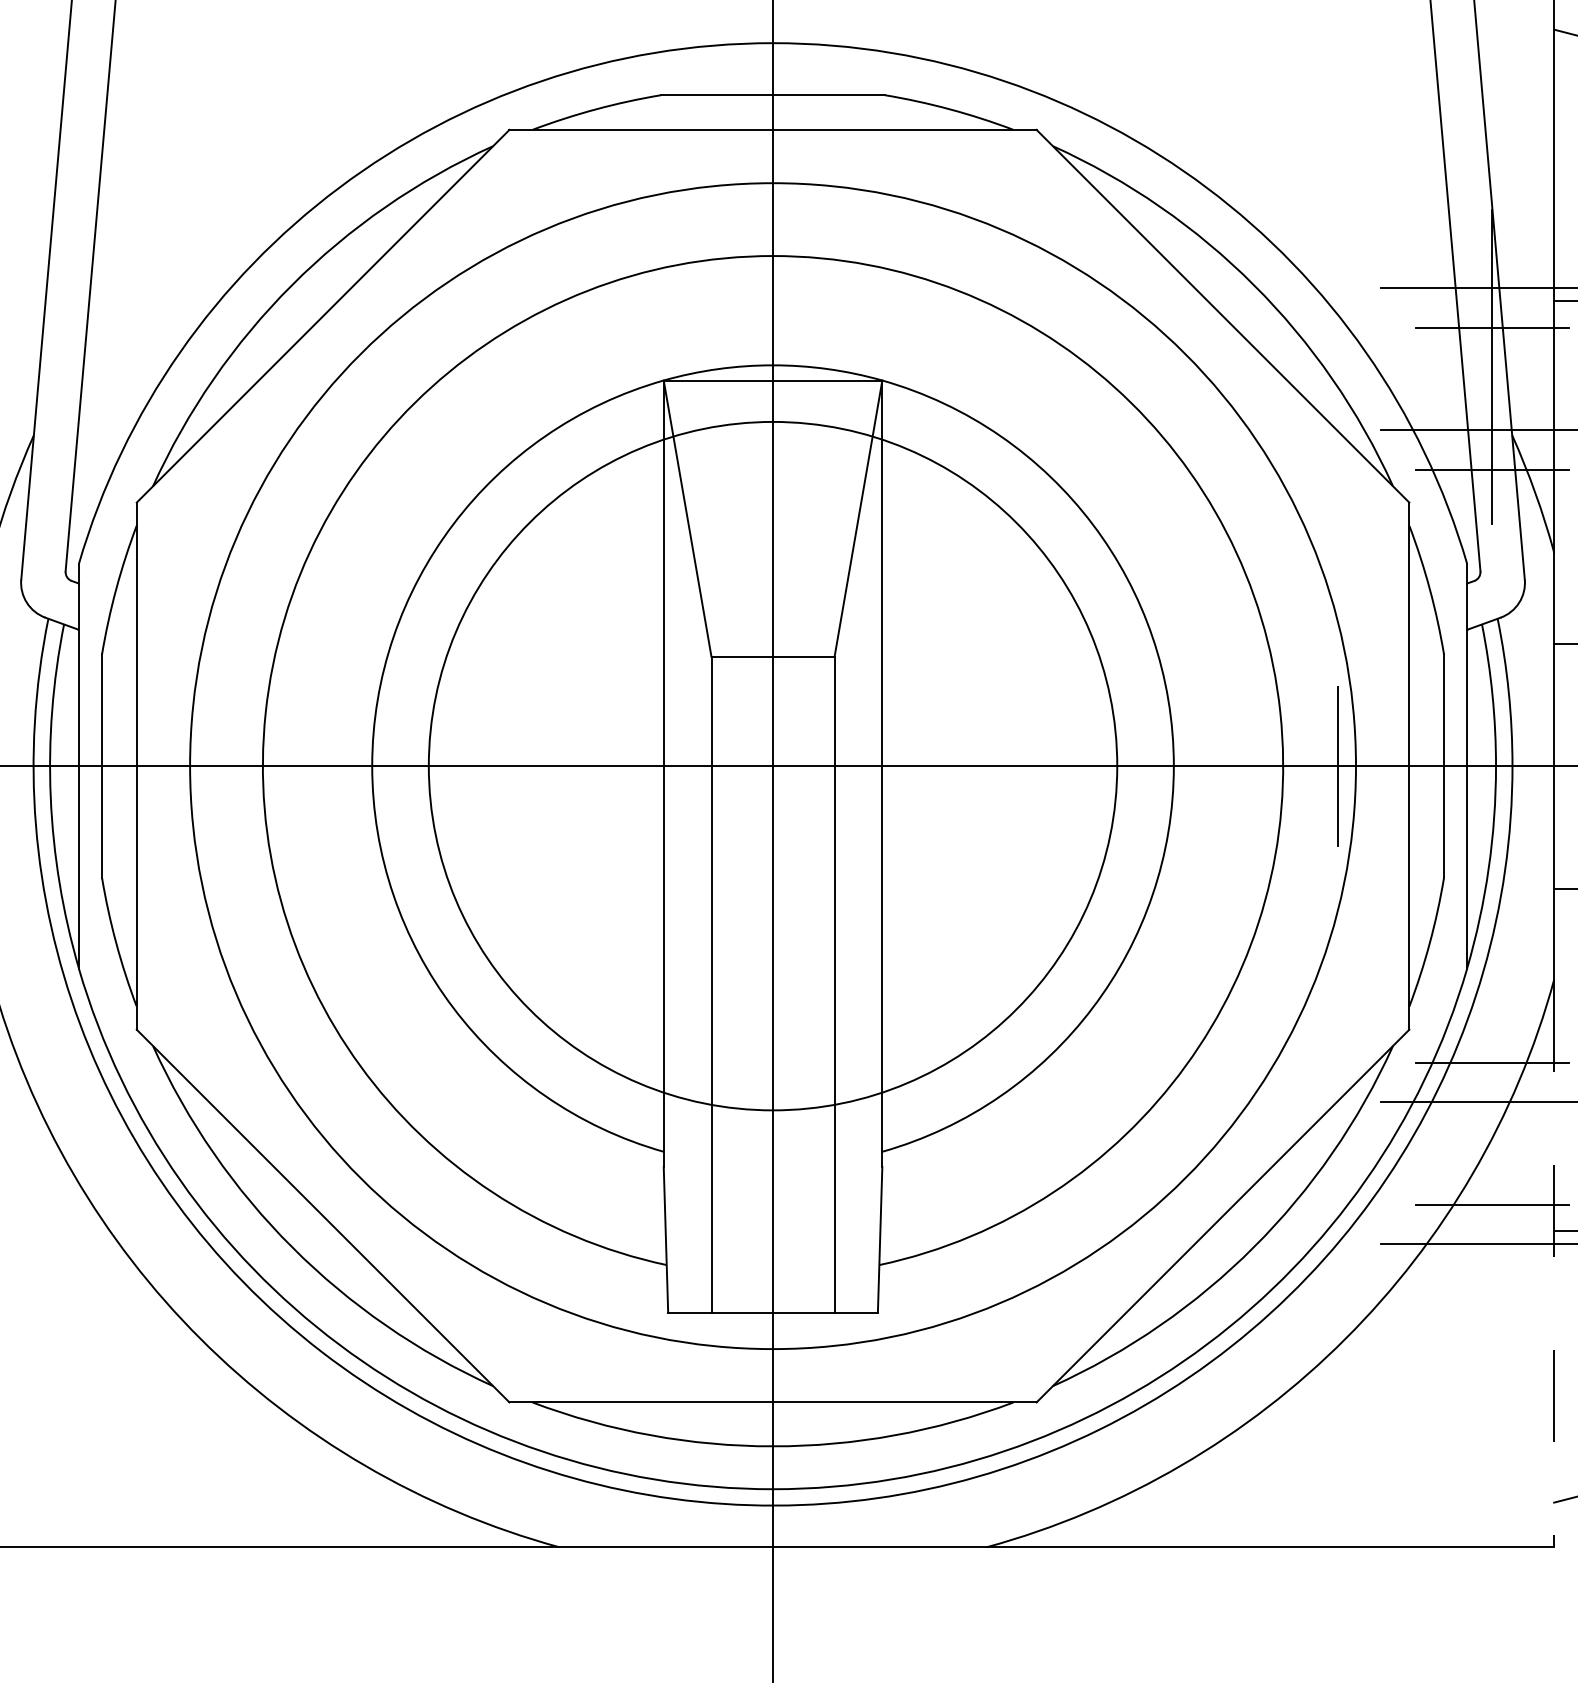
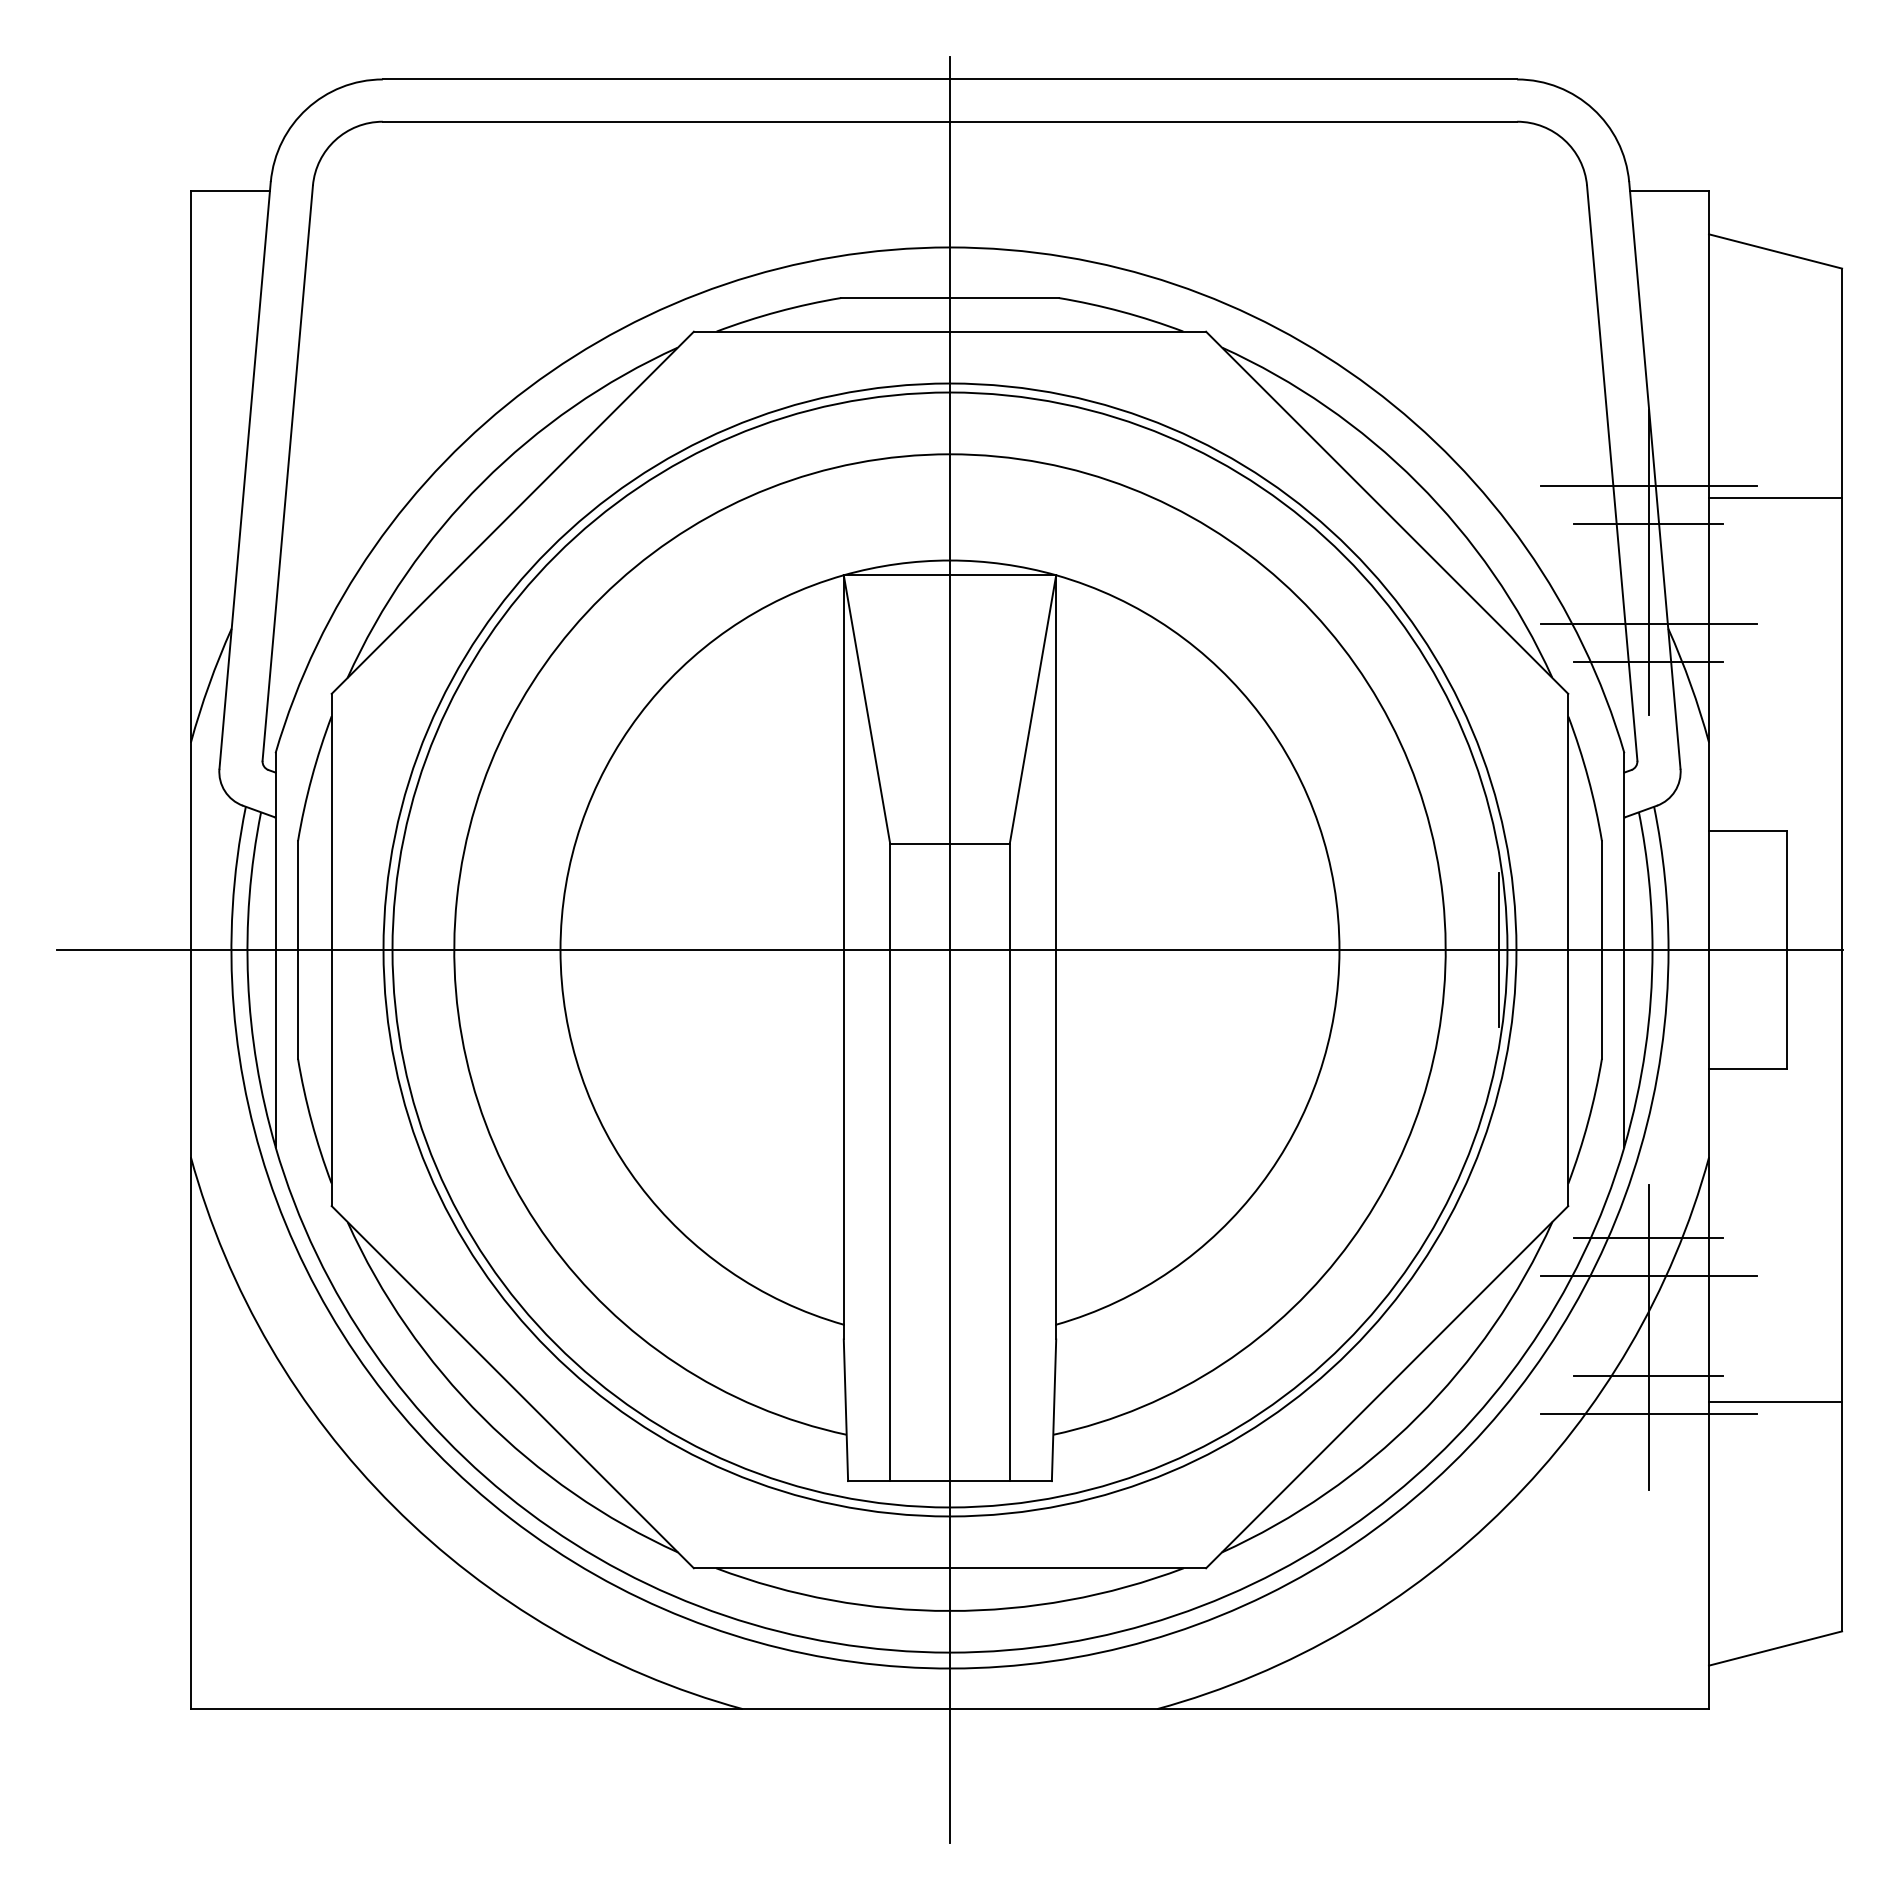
circle: (772, 765) -> (949, 949), size x1.67
line: (1491, 1164) -> (1648, 1337), added
line: (1554, 1263) -> (1709, 1433), dashed -> solid

